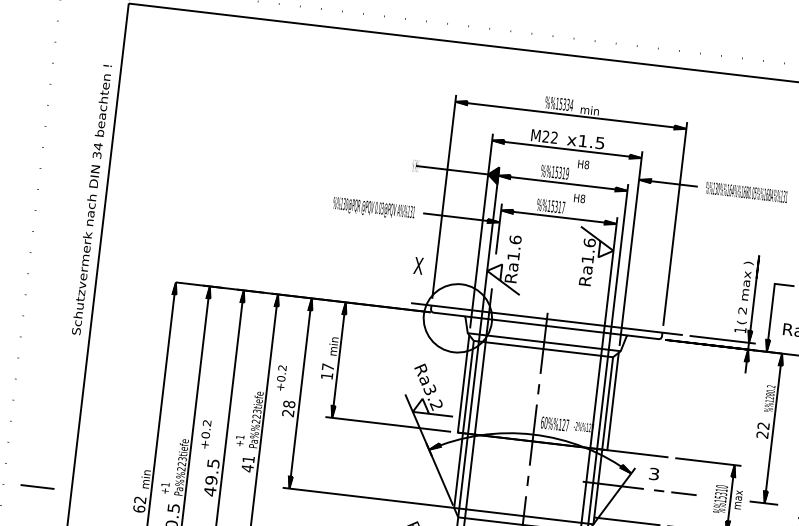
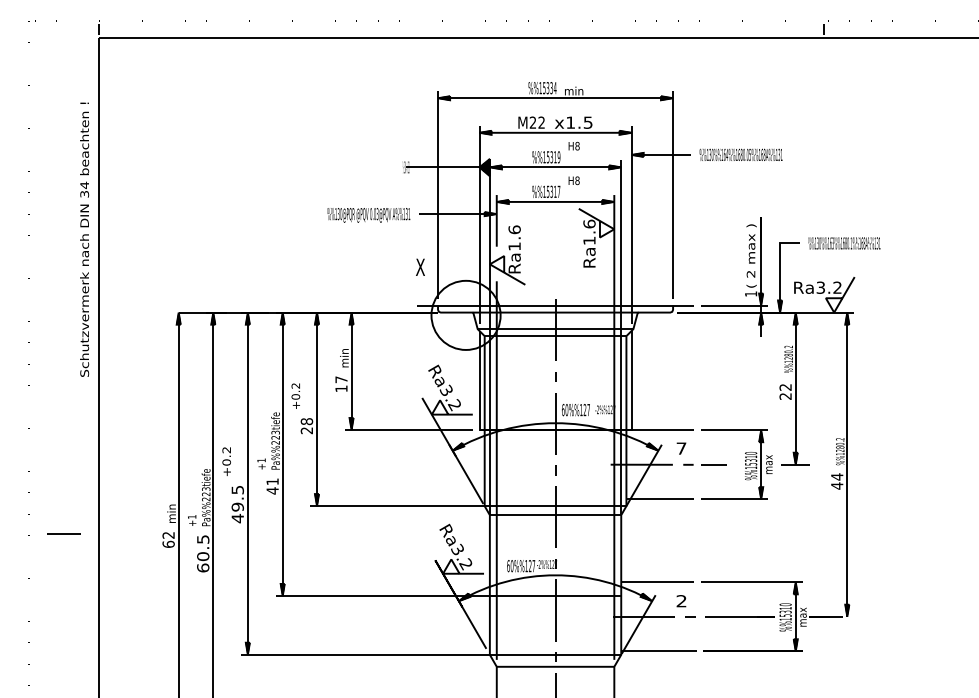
text: (654, 473) -> (681, 448), 3 -> 7

